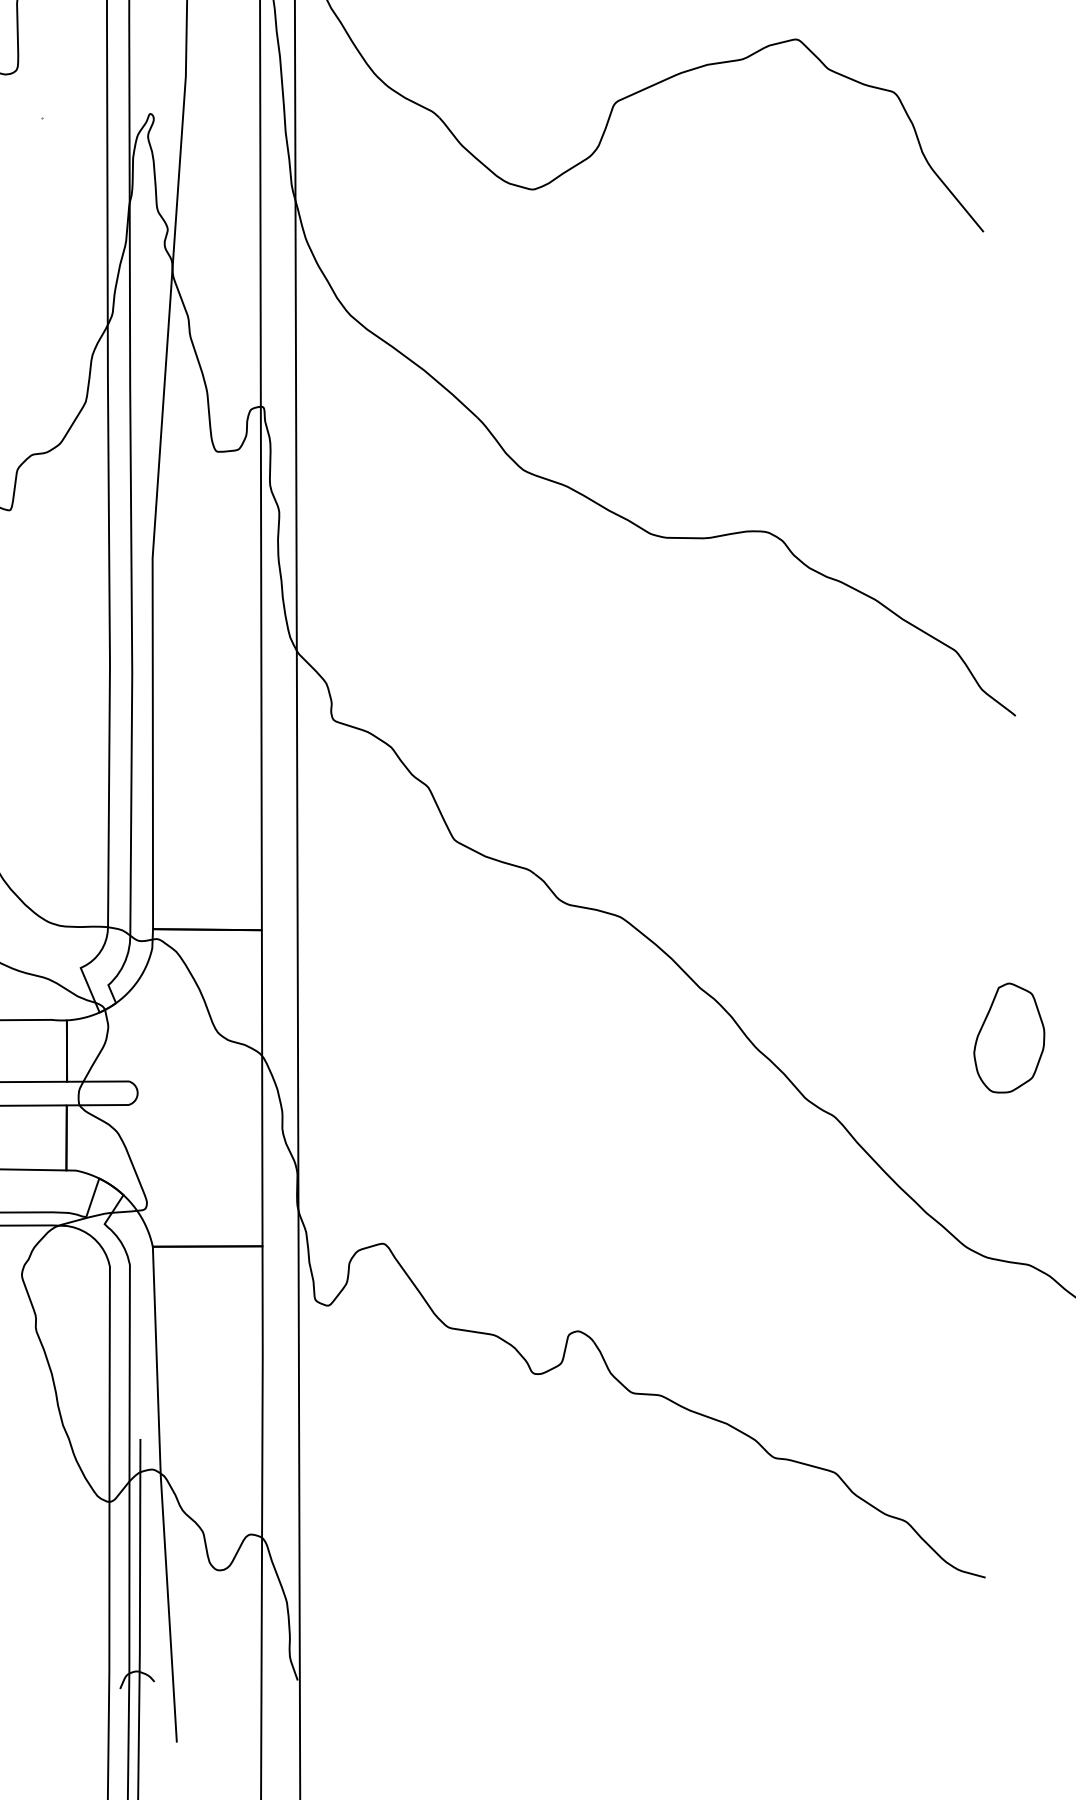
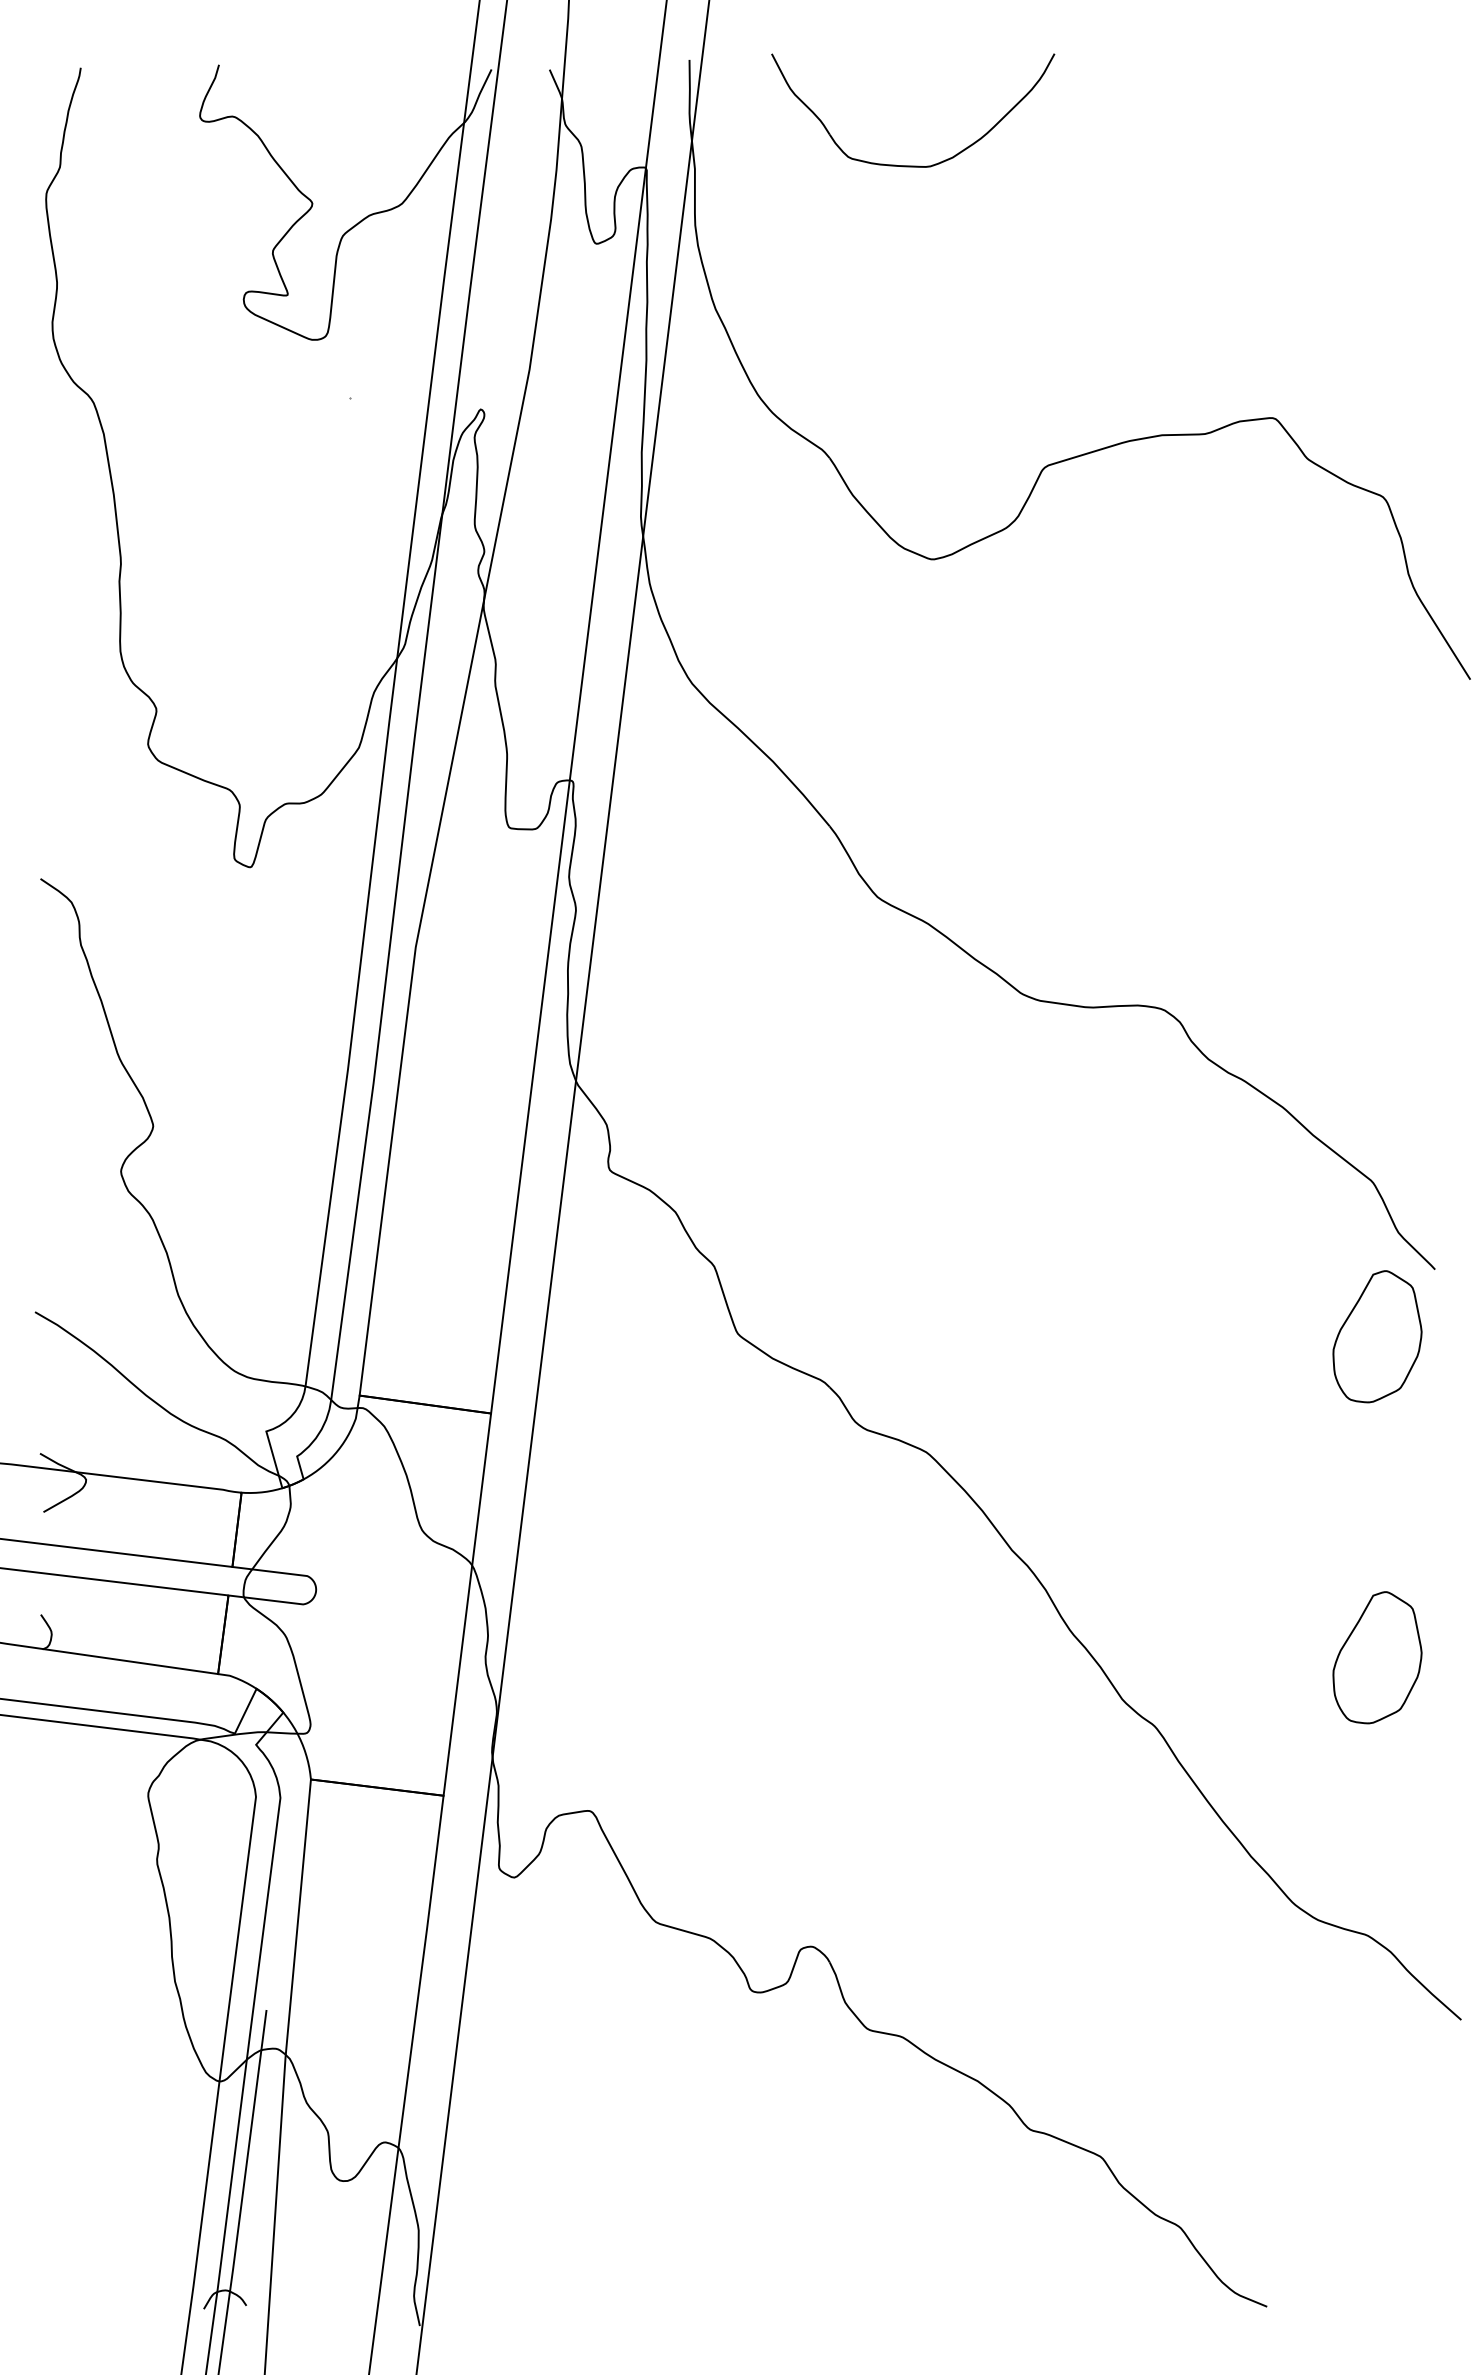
part: (975, 776) -> (1377, 1336), added

